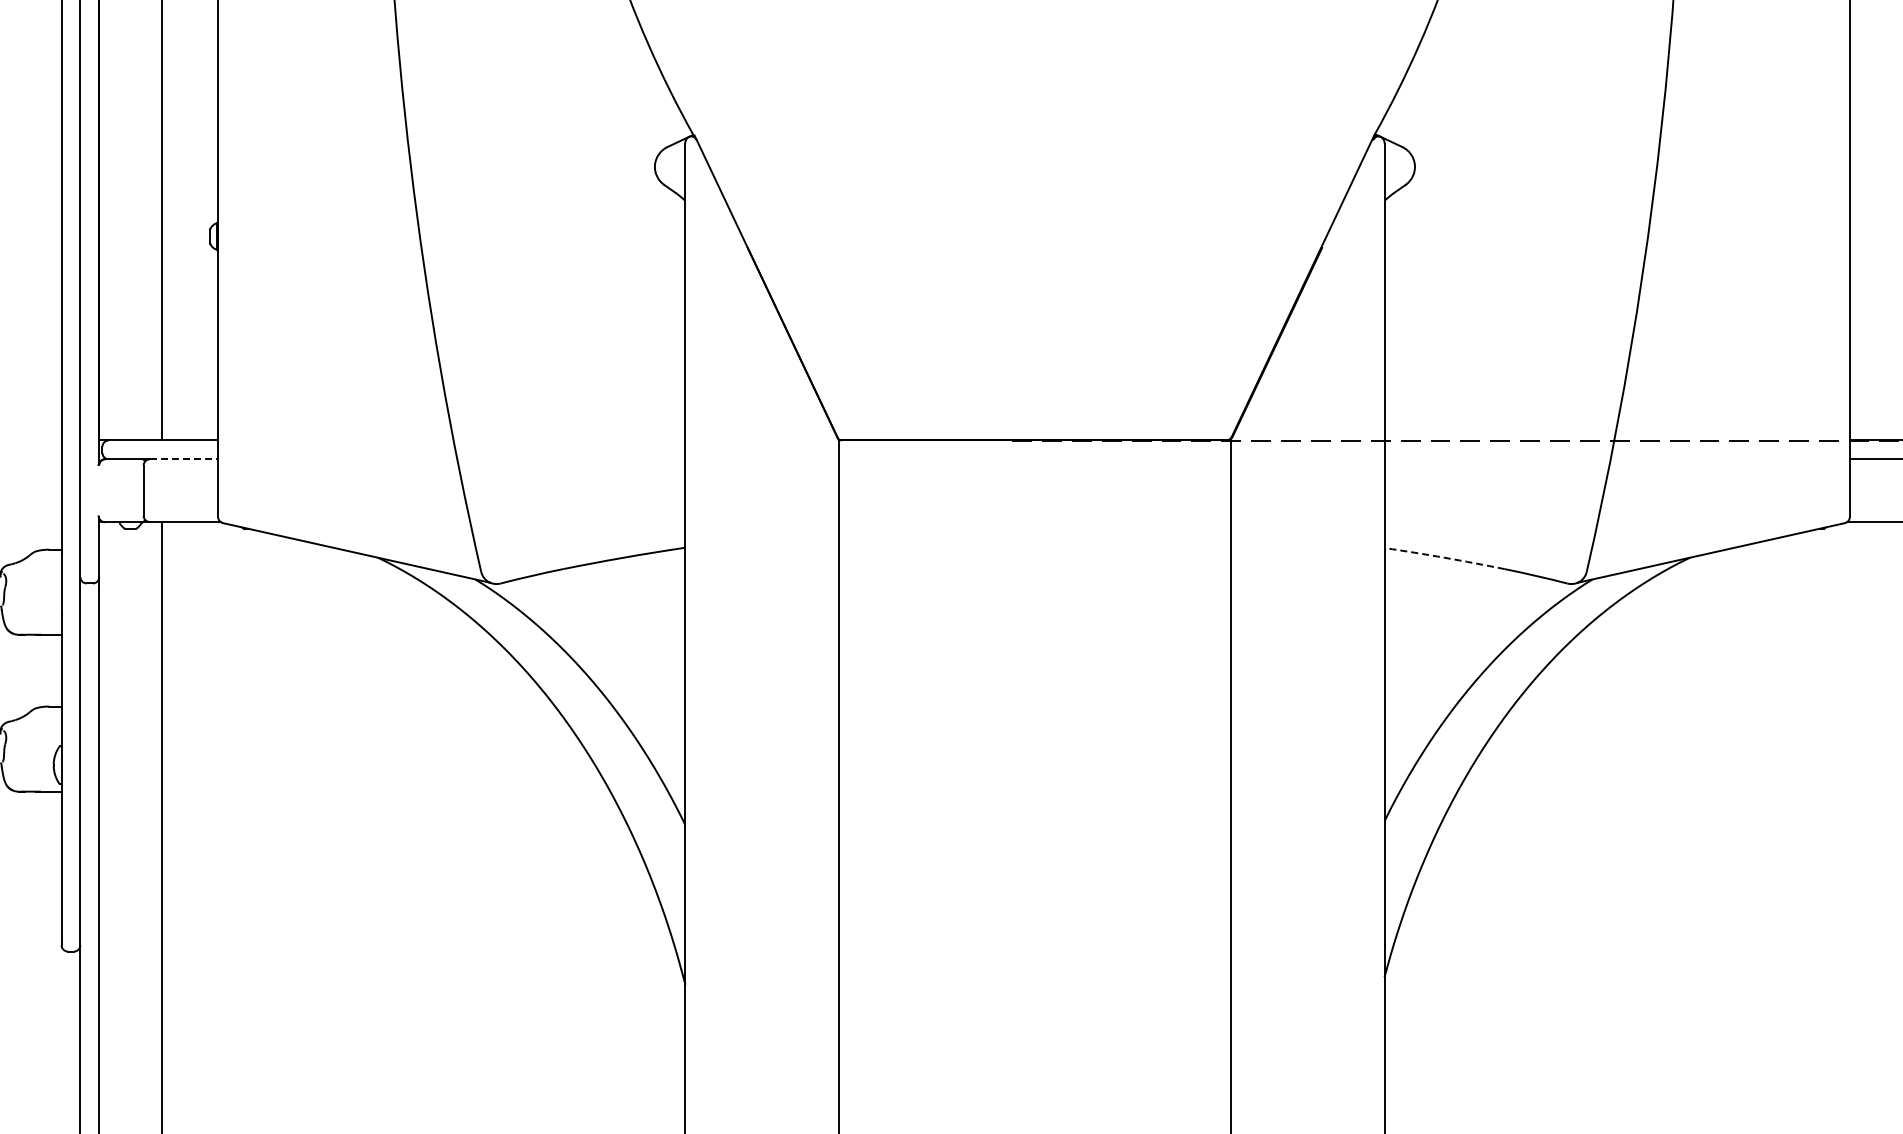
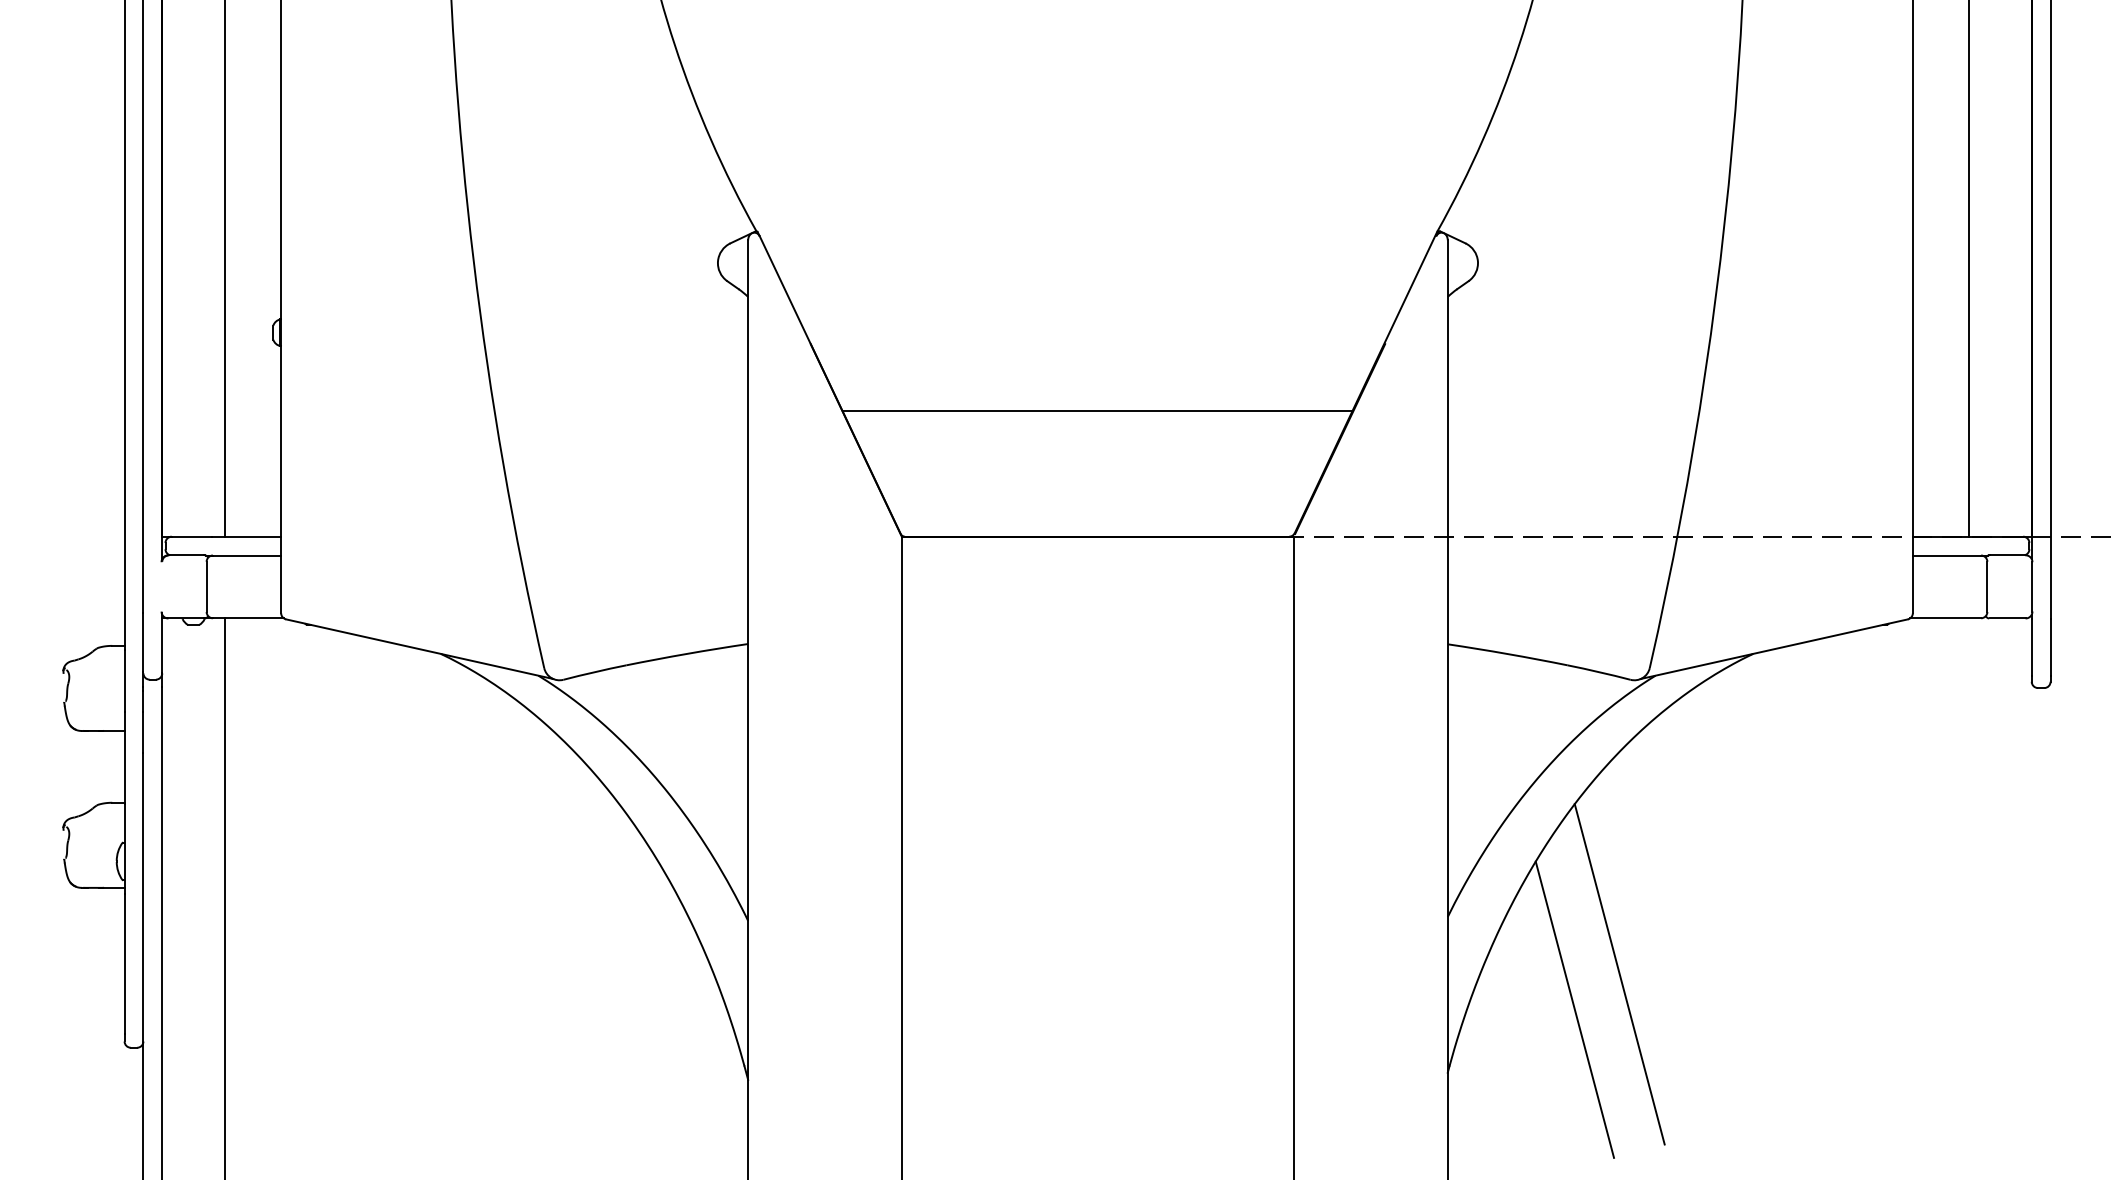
line: (1034, 315) -> (1097, 411), added
line: (184, 459) -> (247, 555), dashed -> solid
arc: (1444, 558) -> (1507, 654), dashed -> solid
line: (1556, 878) -> (1619, 974), added
line: (1511, 913) -> (1574, 1009), added

